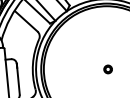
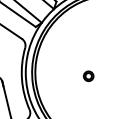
part: (107, 69) -> (87, 76), moved

